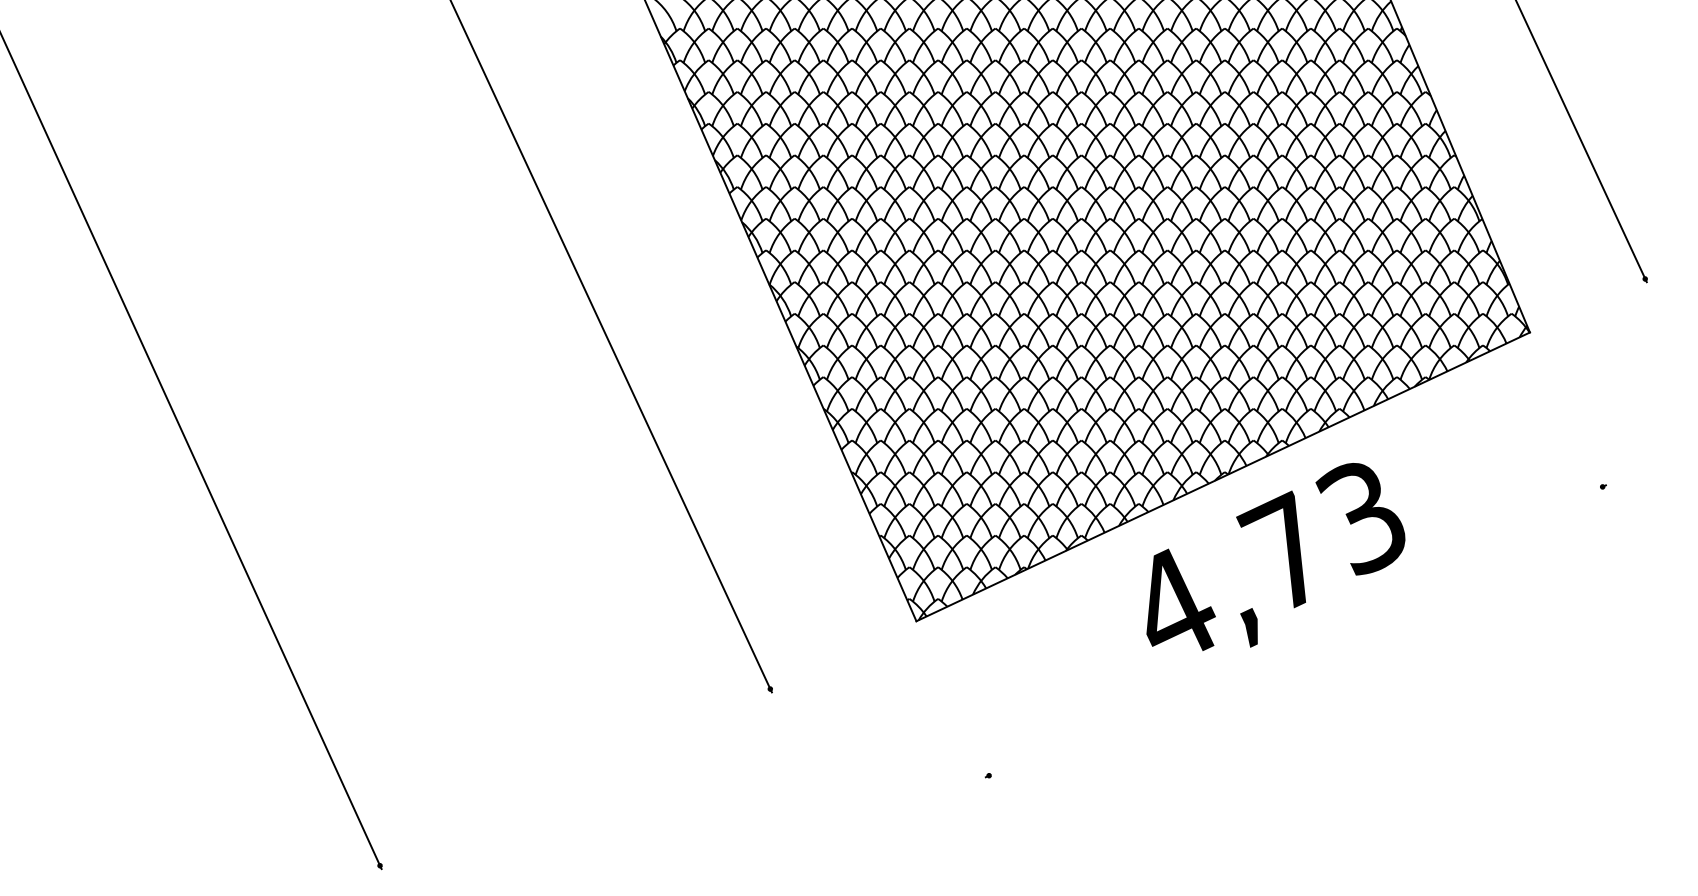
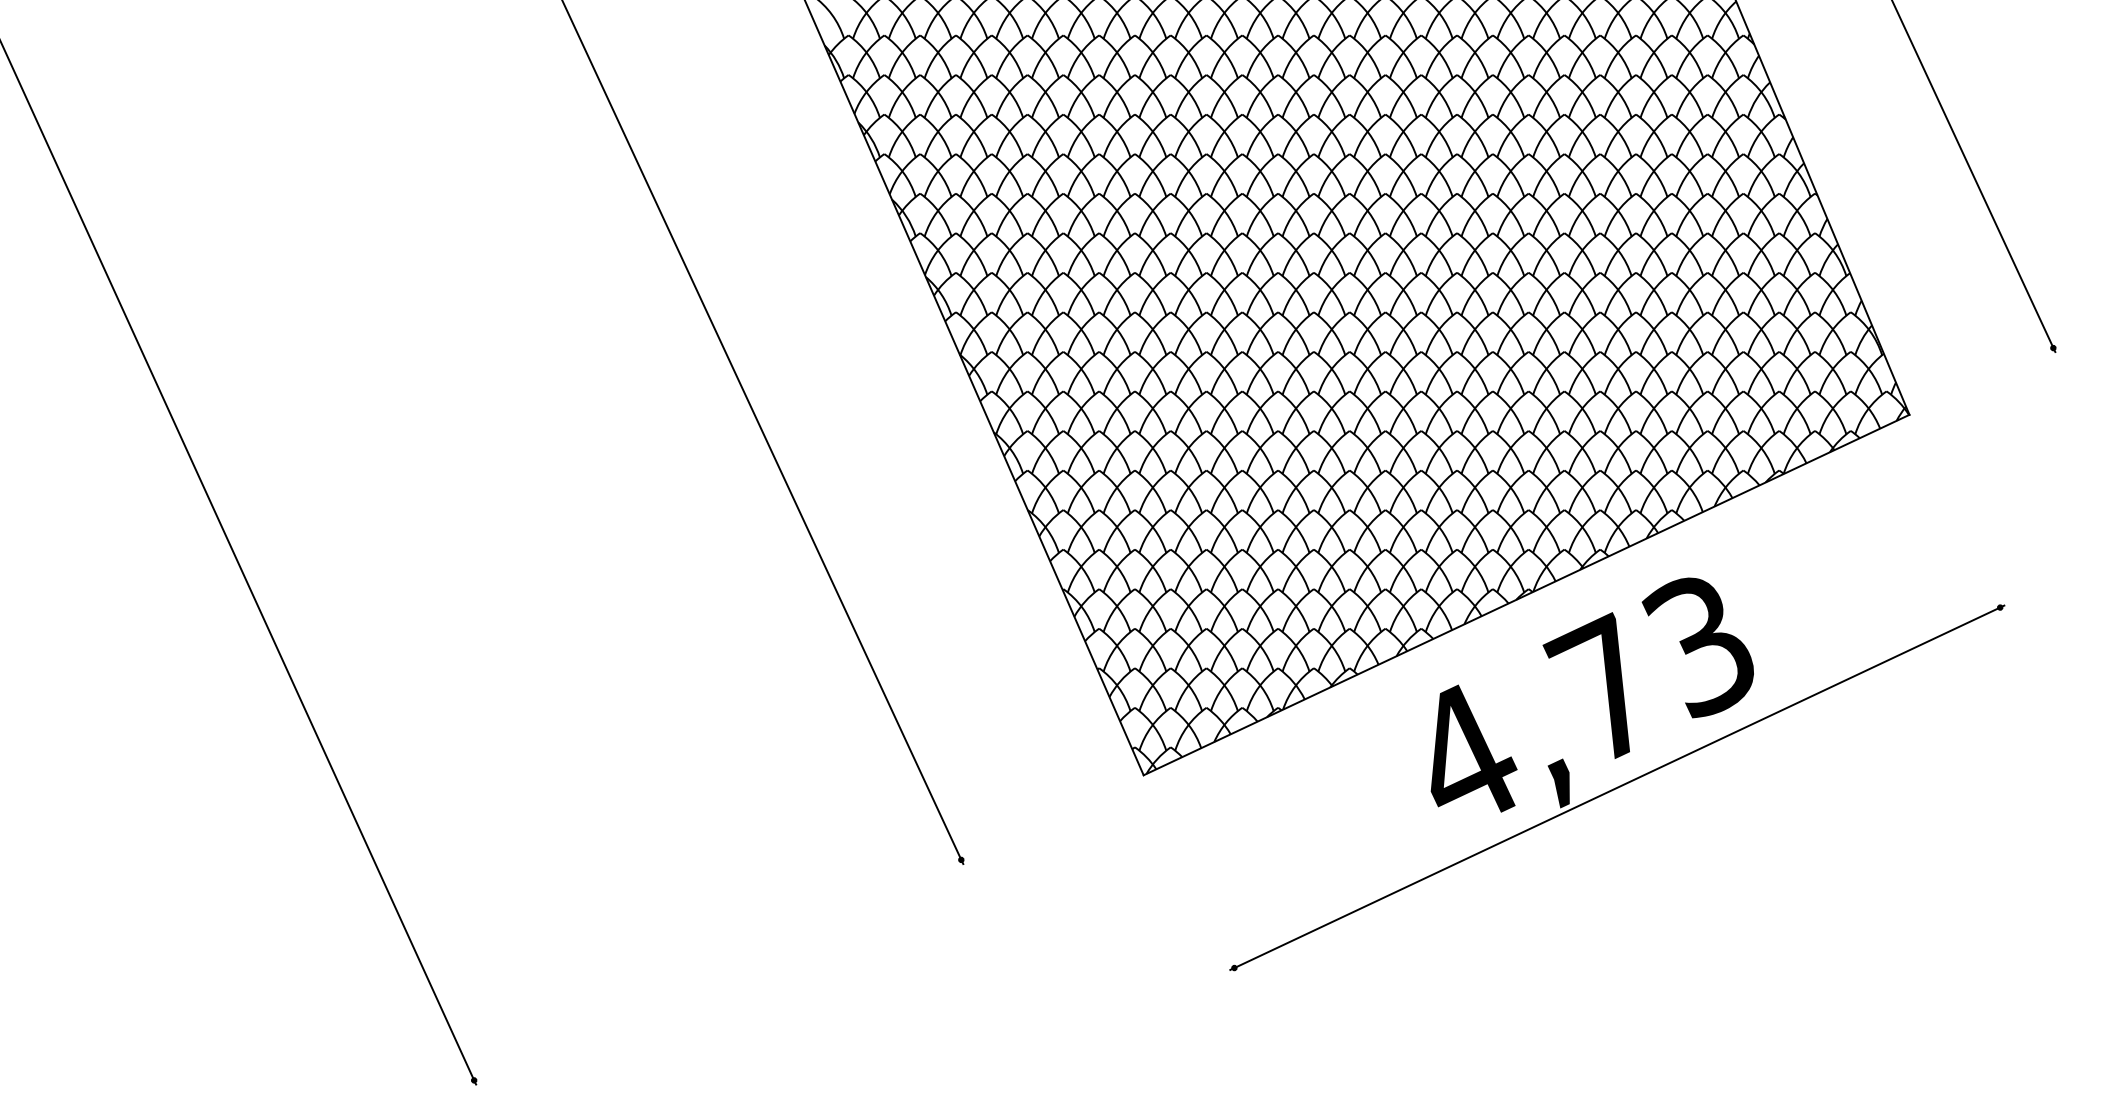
line: (1295, 630) -> (1616, 786), added

